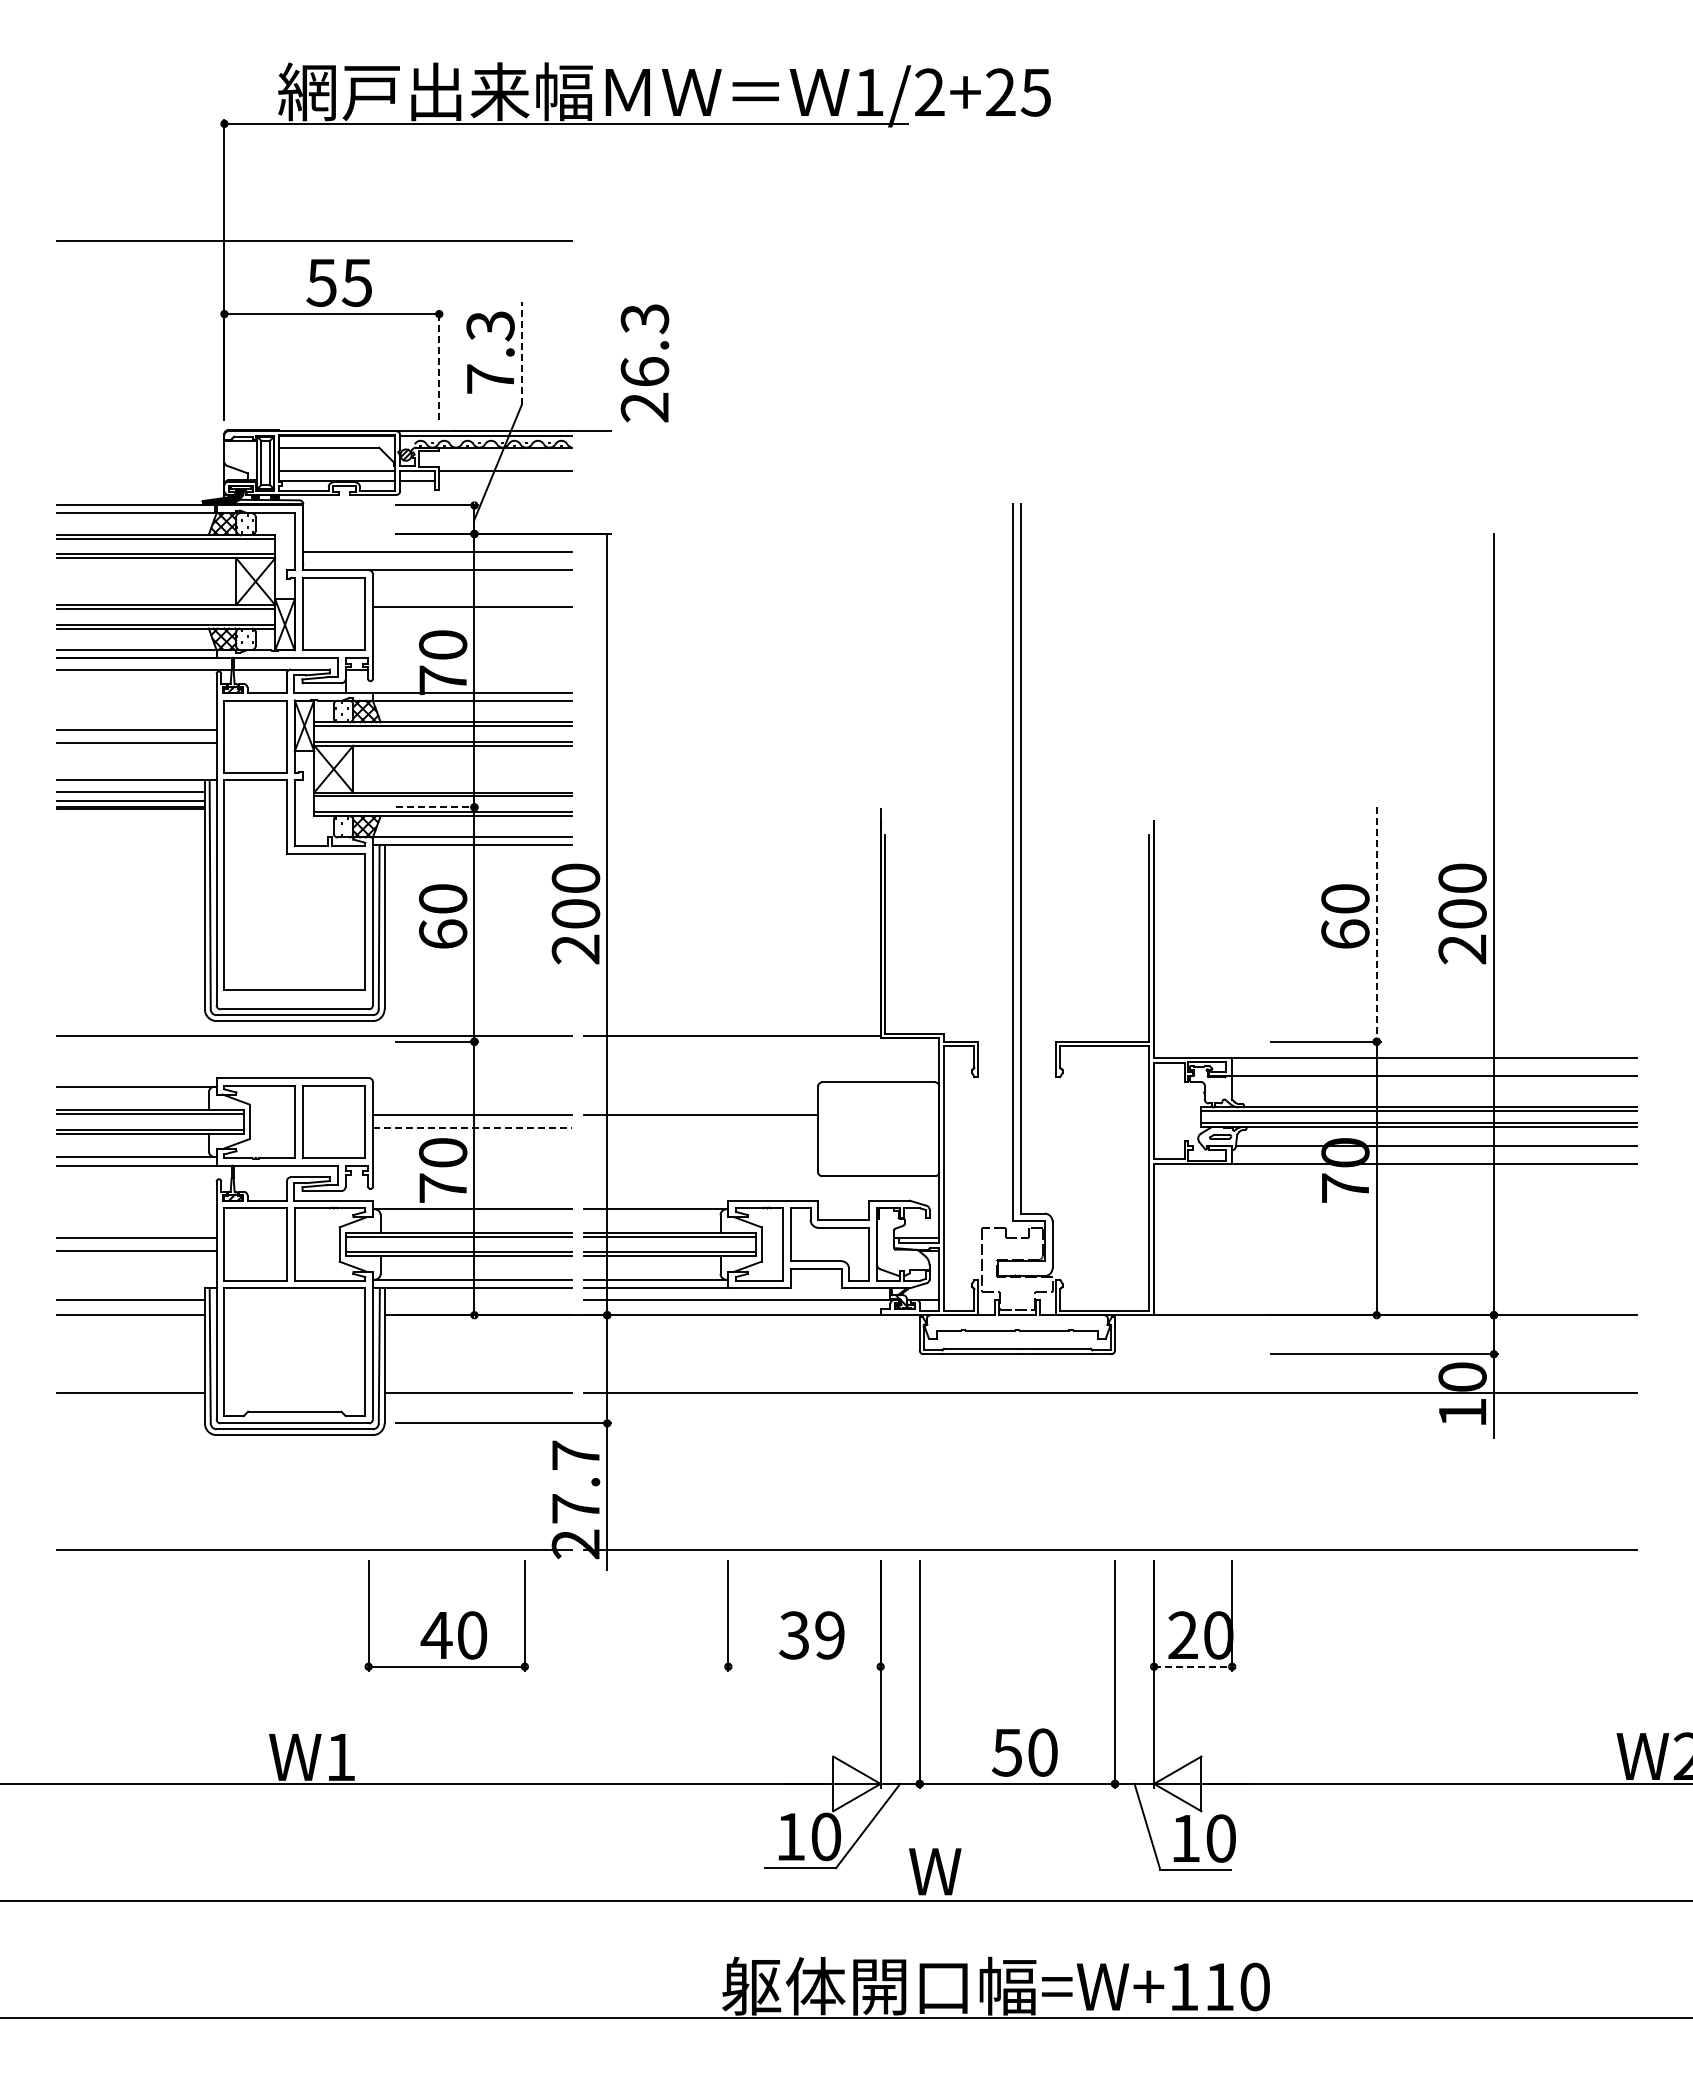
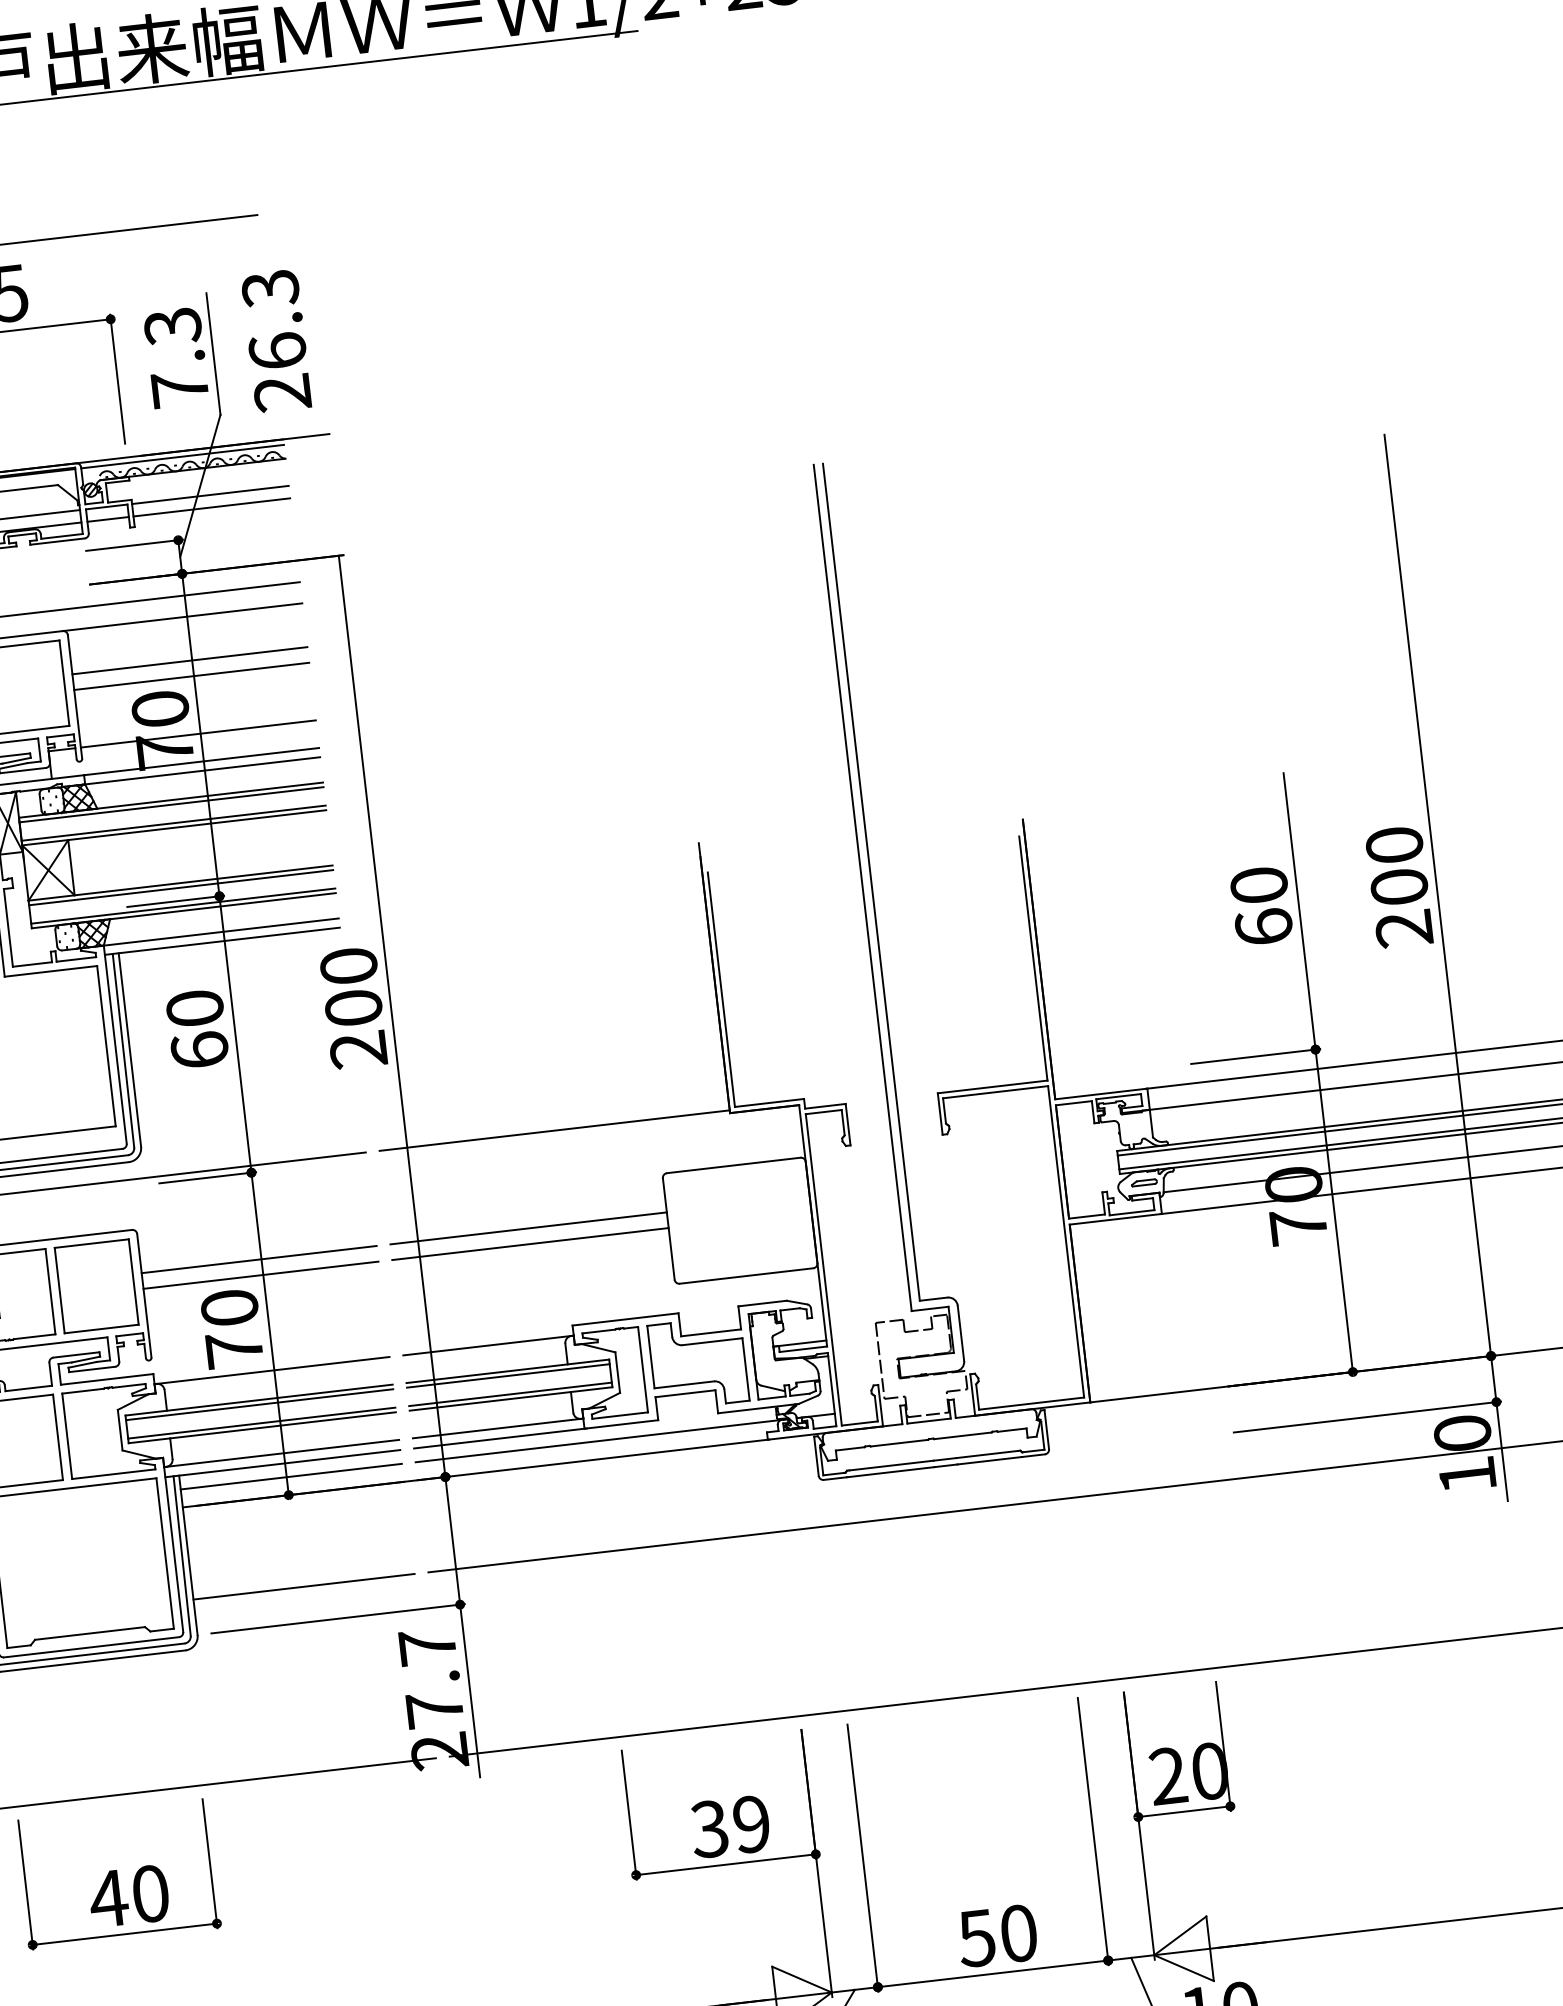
line: (521, 353) -> (213, 354), dashed -> solid
text: (644, 363) -> (276, 341), moved
line: (439, 364) -> (117, 378), dashed -> solid
line: (505, 481) -> (211, 507), added
line: (472, 620) -> (191, 676), added
line: (472, 669) -> (198, 733), added
line: (437, 807) -> (175, 901), dashed -> solid
line: (1376, 925) -> (1299, 912), dashed -> solid
line: (472, 1128) -> (261, 1275), dashed -> solid
line: (700, 1128) -> (529, 1244), added
line: (478, 1299) -> (291, 1476), added
part: (446, 1615) -> (117, 1873), moved
line: (804, 1666) -> (725, 1864), added
line: (1193, 1666) -> (1184, 1811), dashed -> solid

